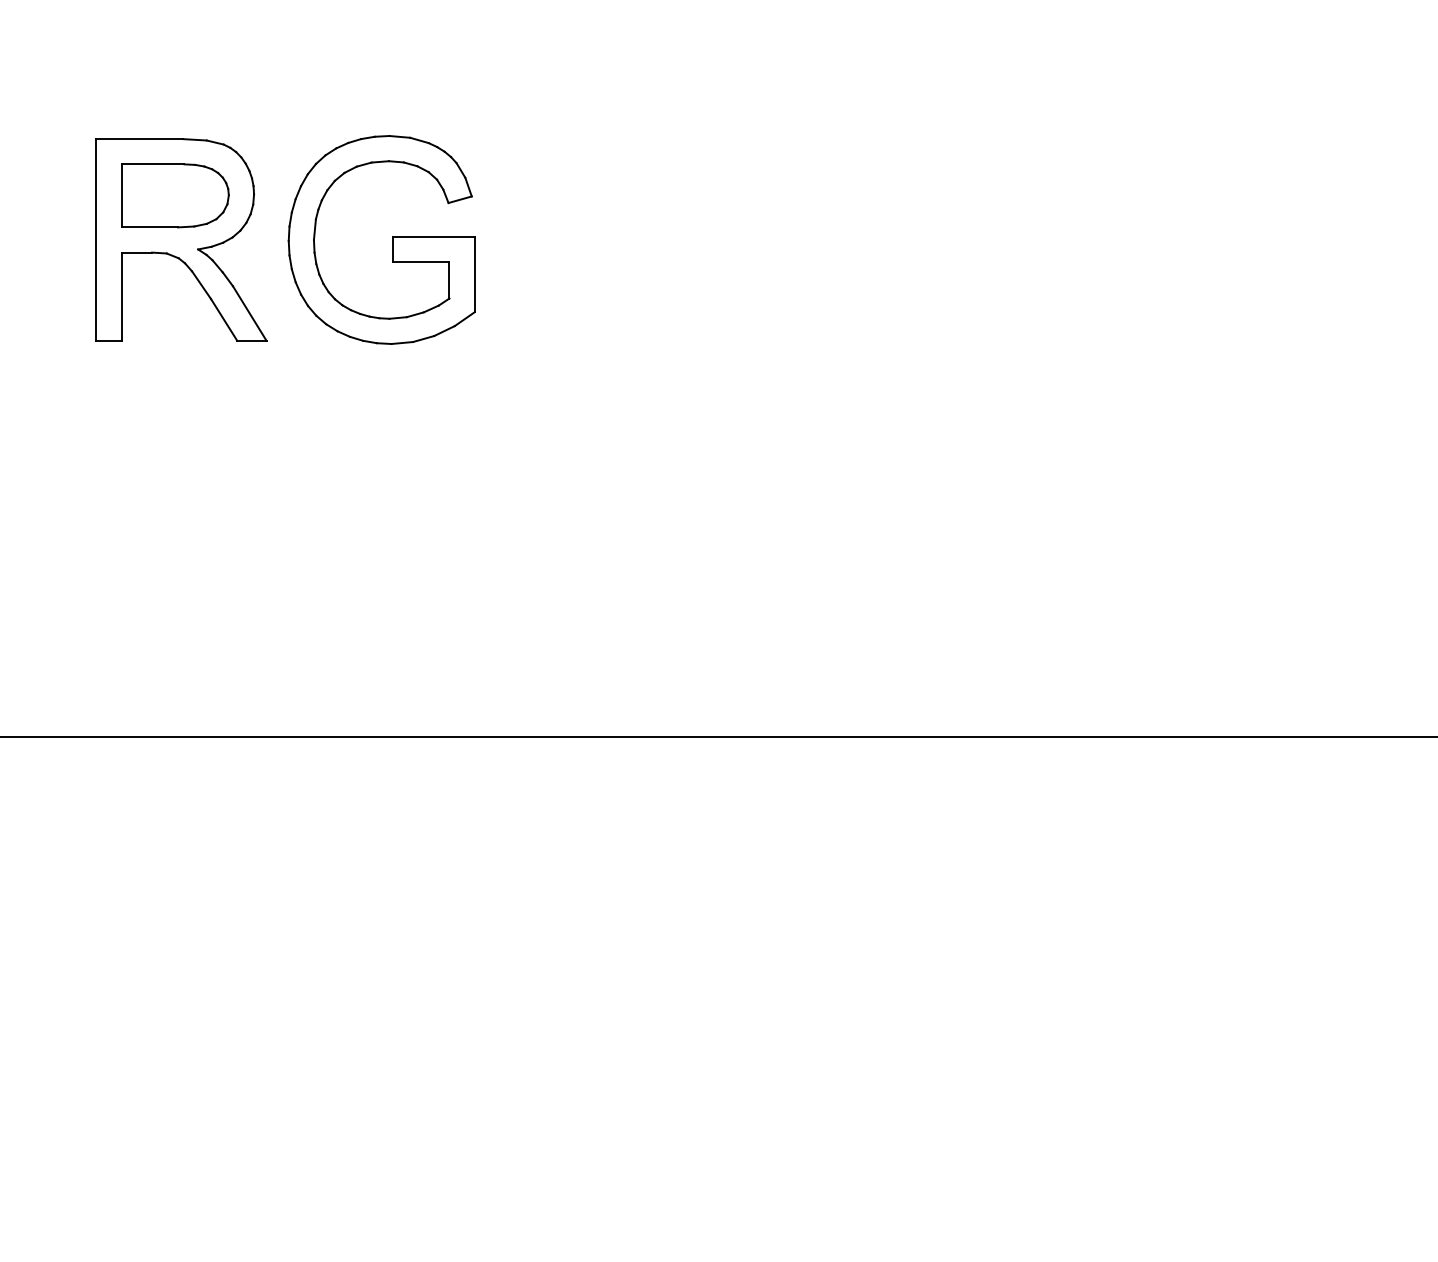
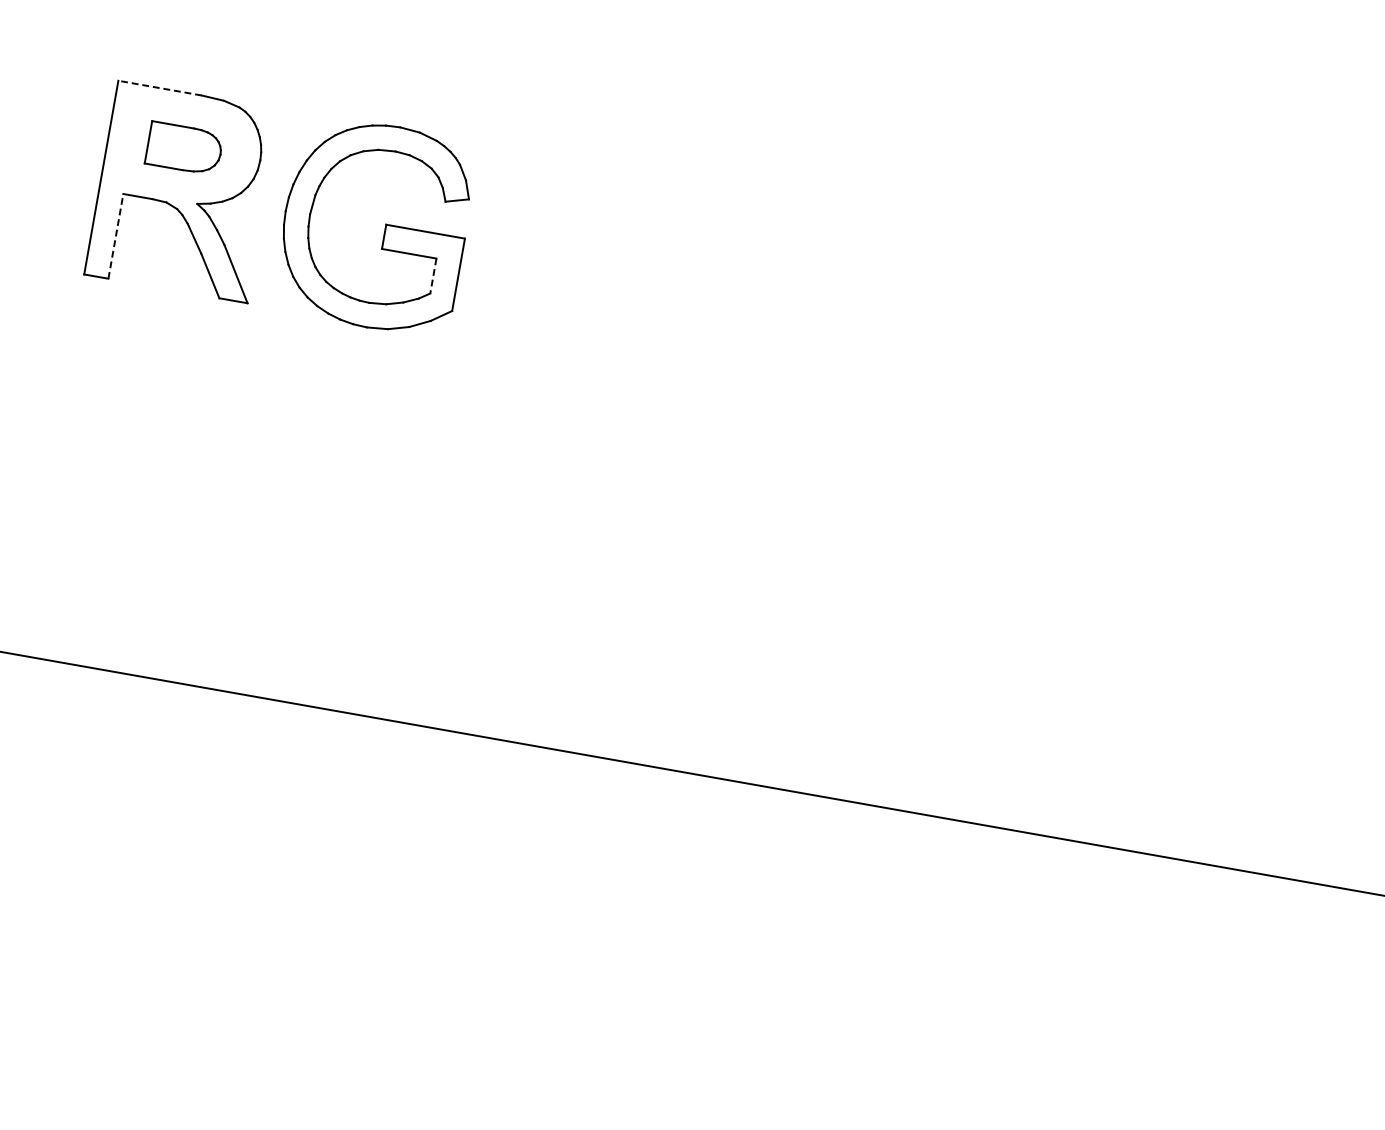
line: (139, 139) -> (159, 88), solid -> dashed
part: (175, 195) -> (184, 148), size x0.7
line: (449, 280) -> (433, 276), solid -> dashed
line: (121, 296) -> (115, 236), solid -> dashed

